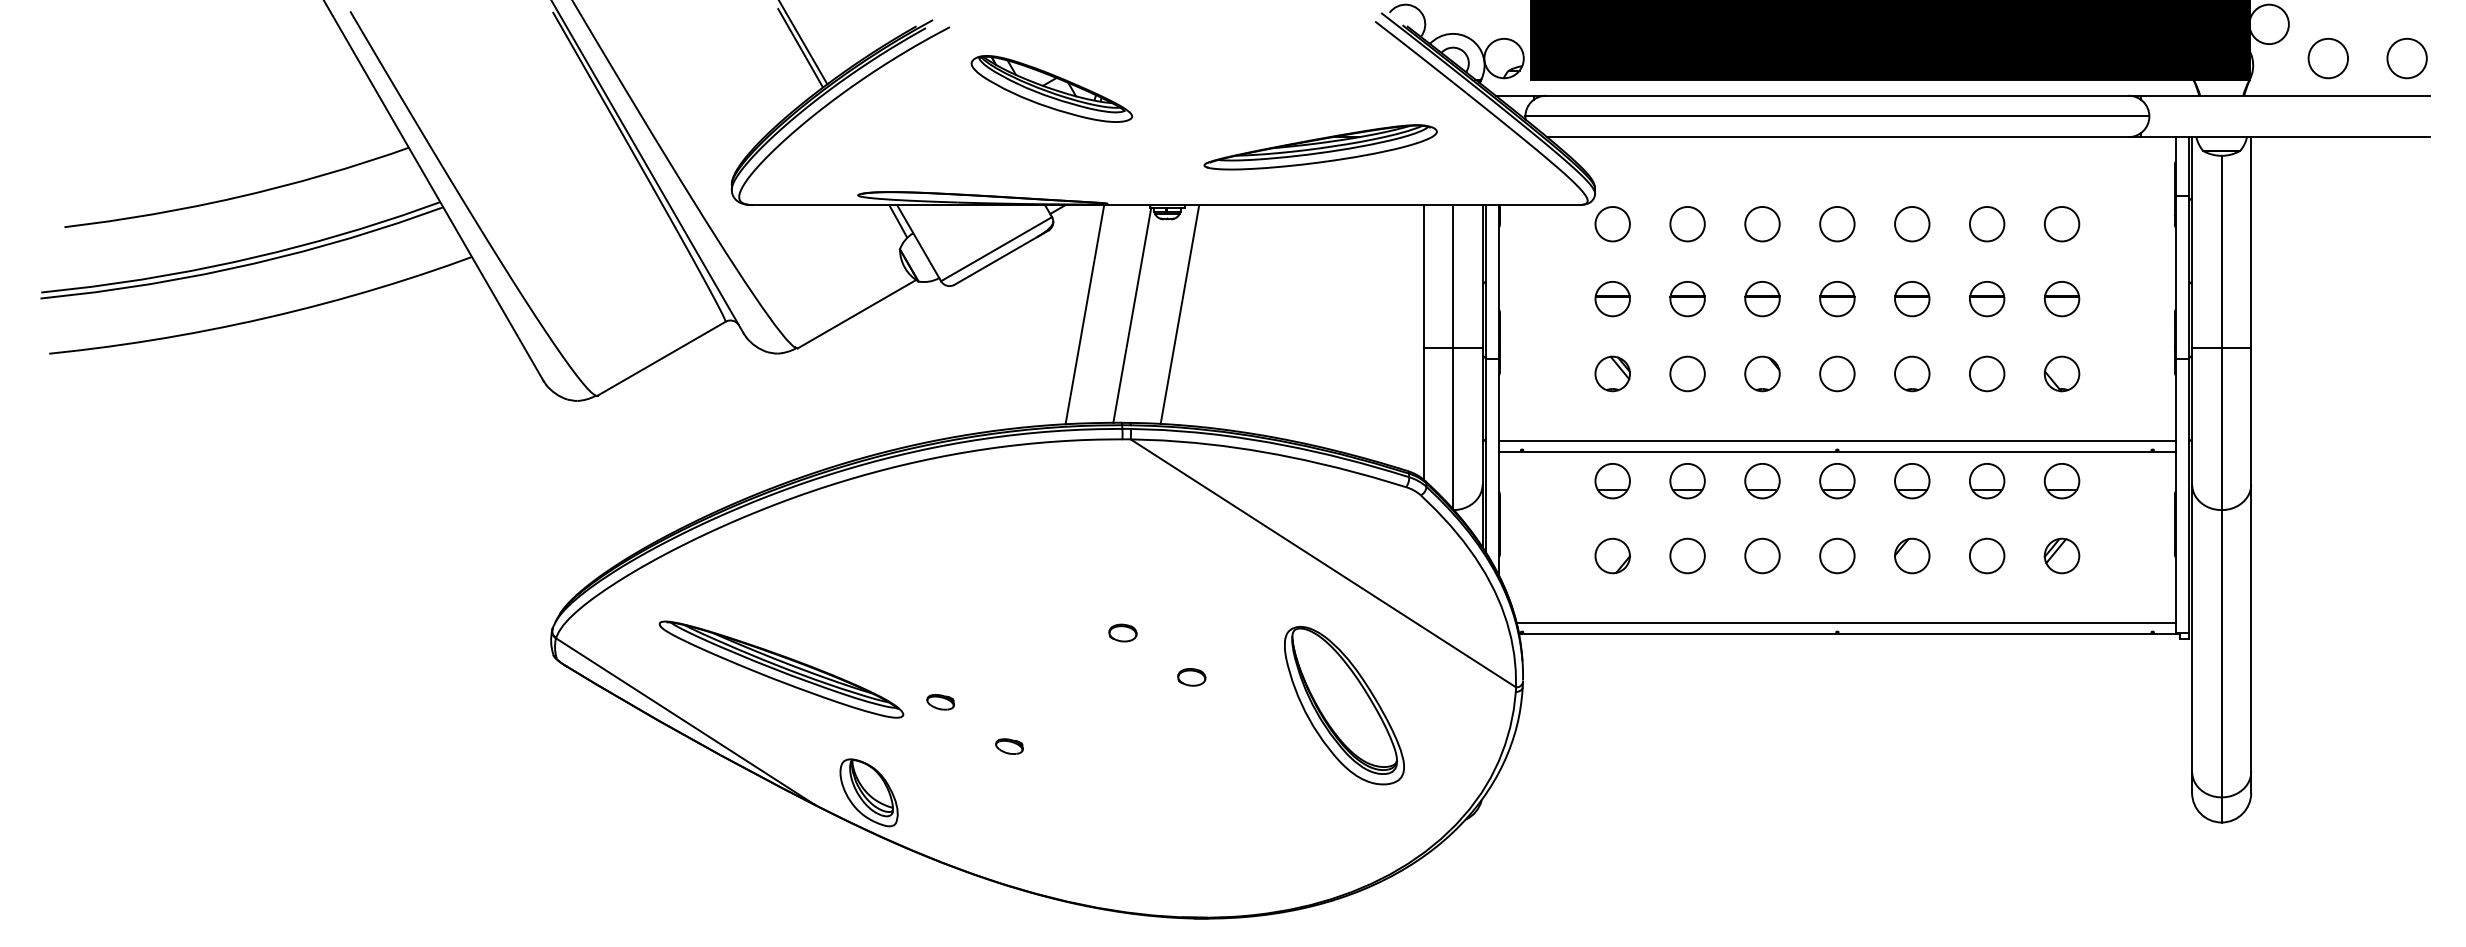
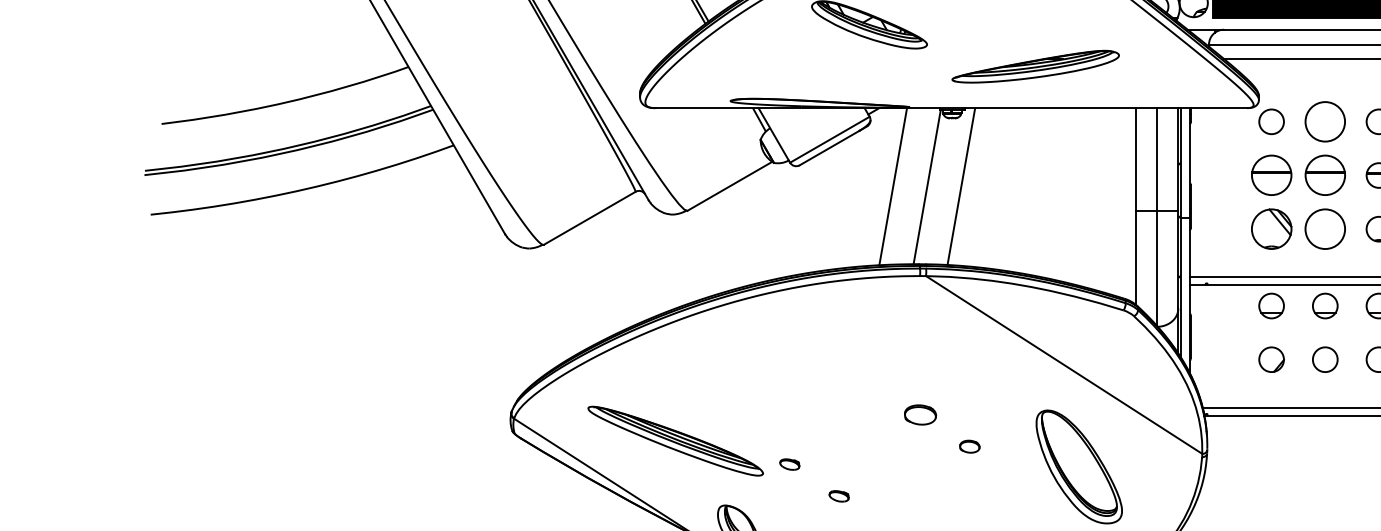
part: (1320, 147) -> (1035, 66), moved
circle: (1687, 223) -> (1325, 121), size x1.6
part: (1612, 299) -> (1271, 175), size x1.6
part: (1687, 299) -> (1325, 175), size x1.6
part: (1612, 373) -> (1271, 228), size x1.6
circle: (1687, 373) -> (1325, 228), size x1.6
part: (1122, 632) -> (920, 414), size x1.6

